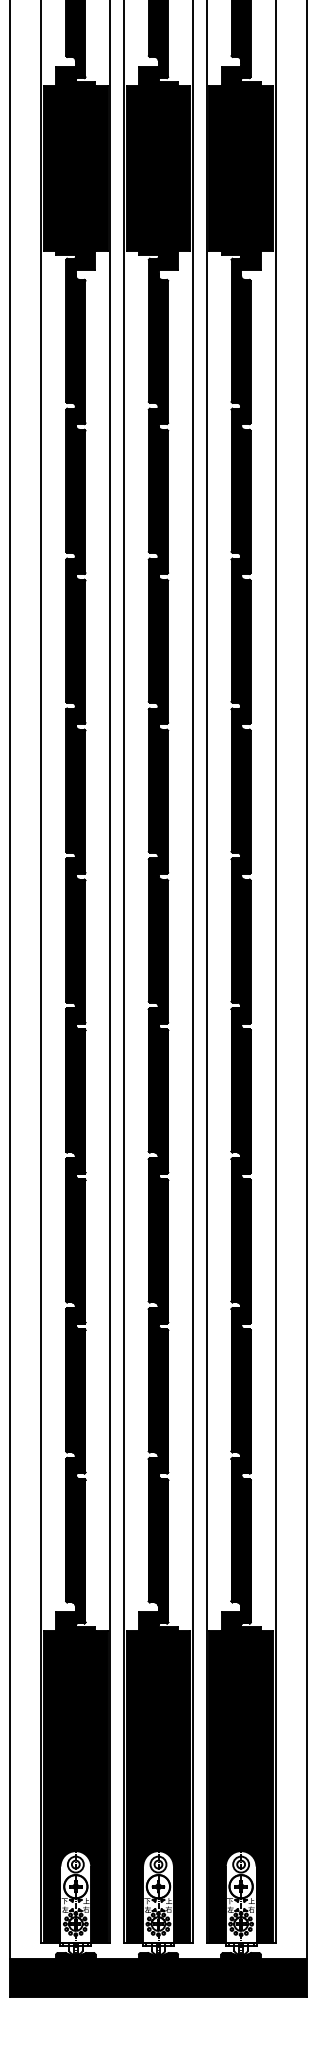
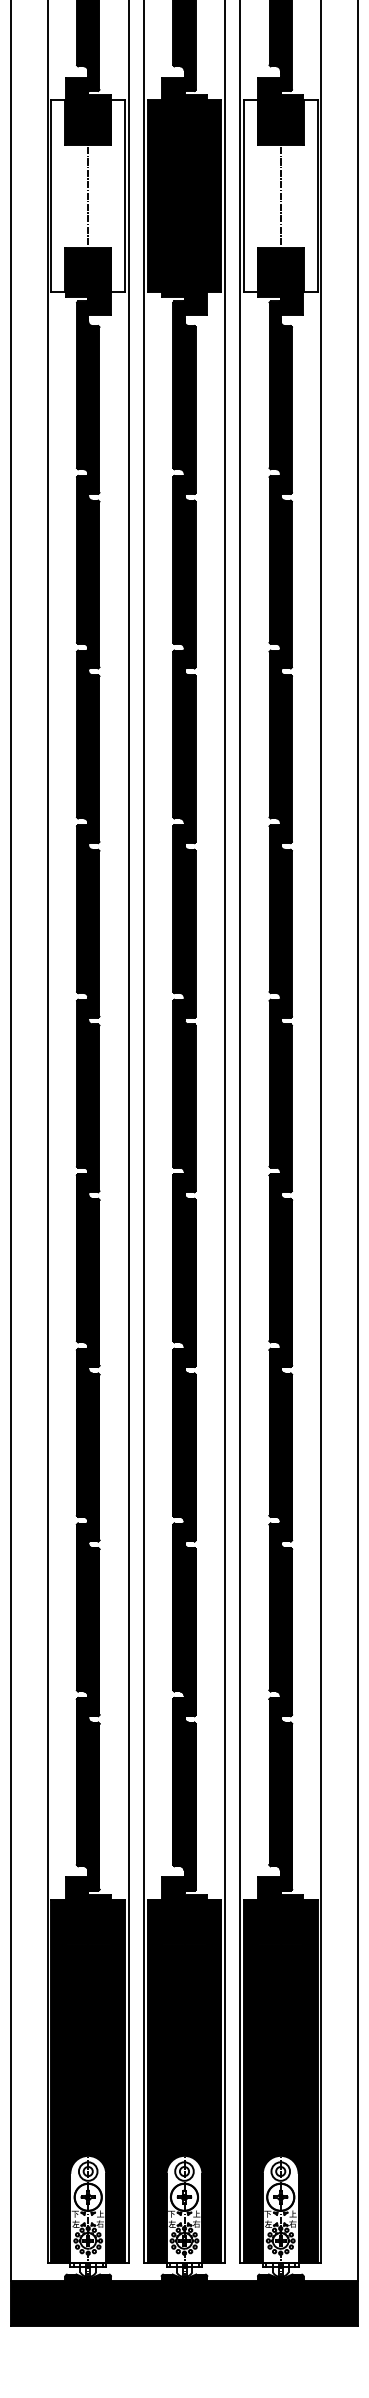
fill: (75, 168) -> (87, 196), removed
fill: (240, 168) -> (279, 196), removed

